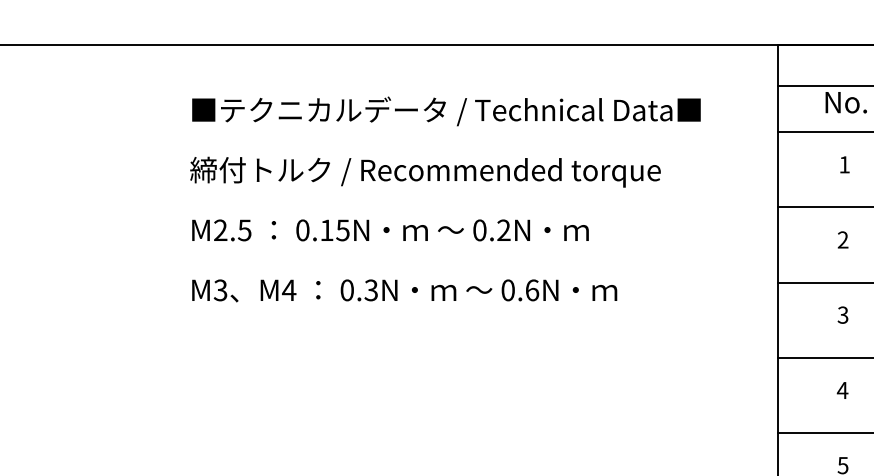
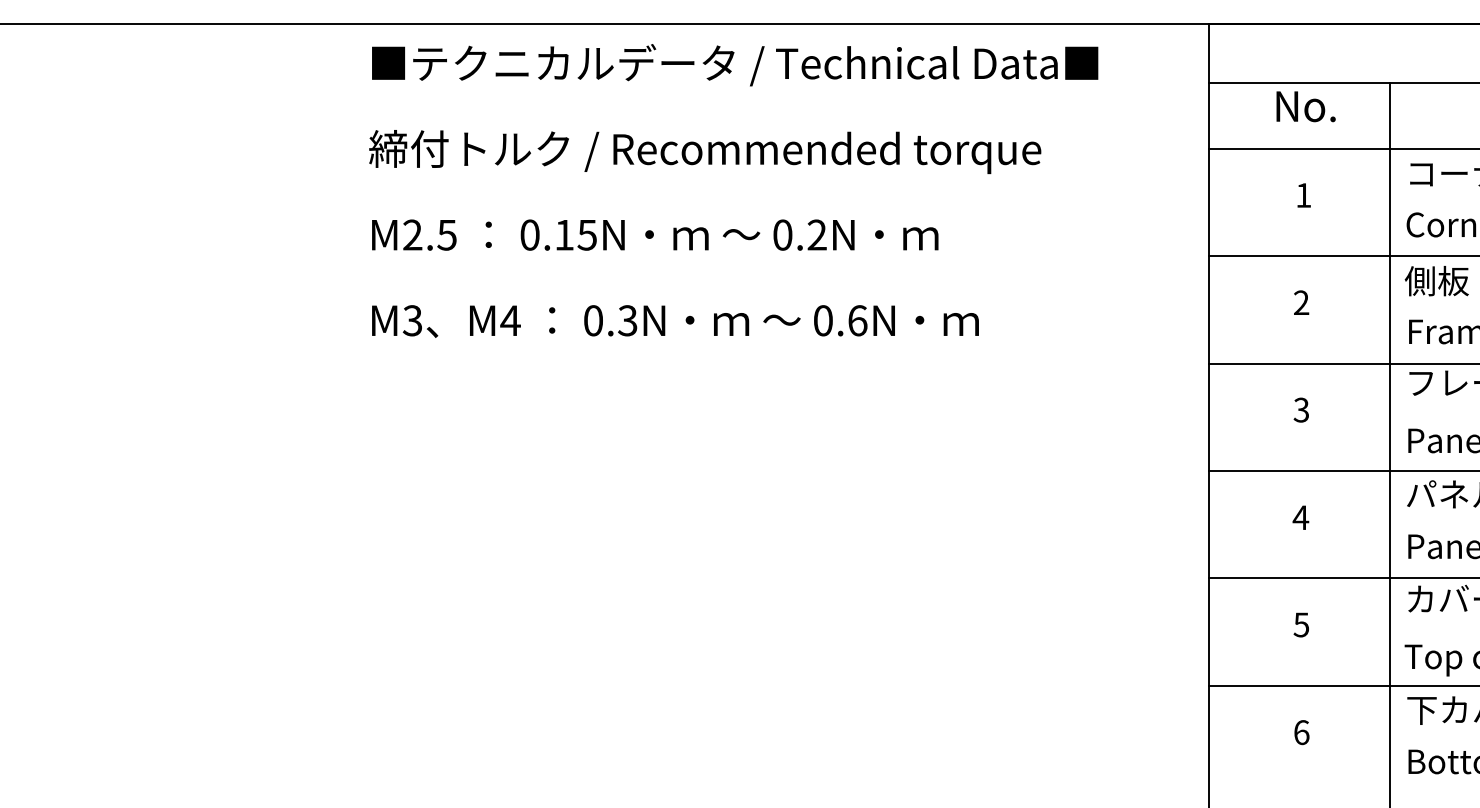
text: (445, 199) -> (733, 190), moved

